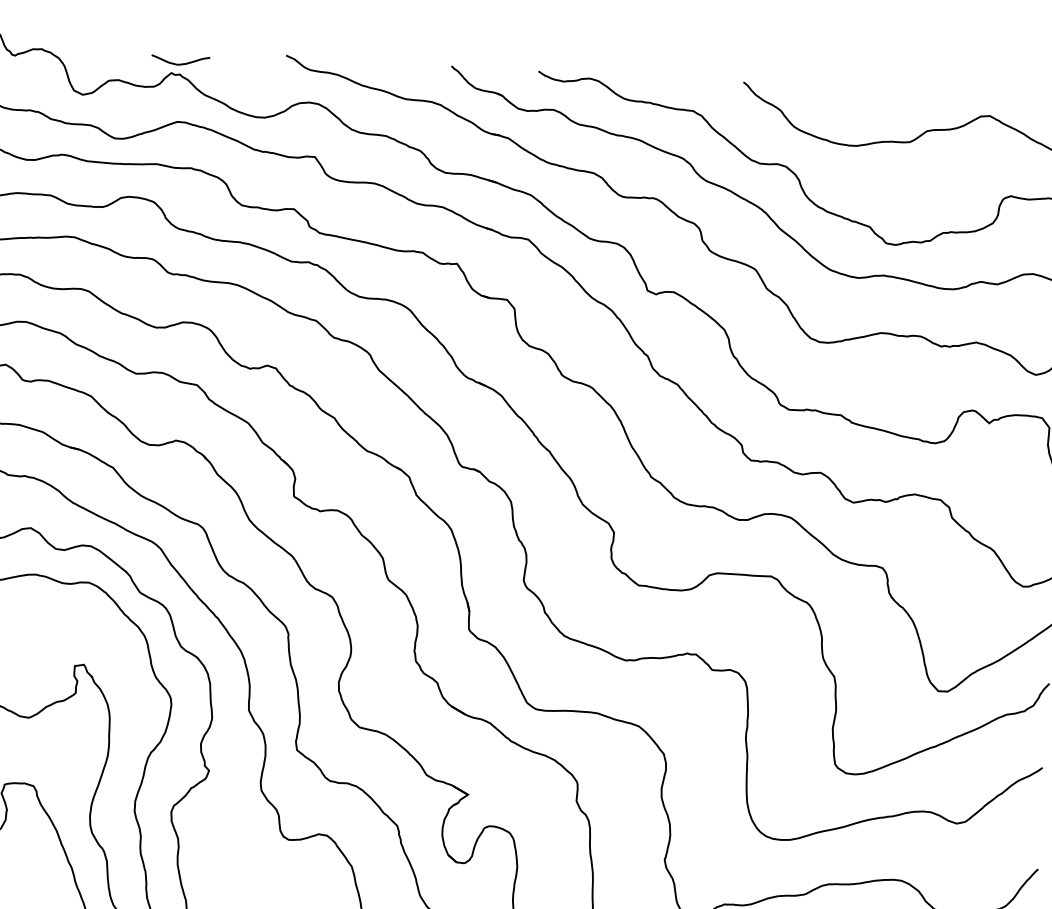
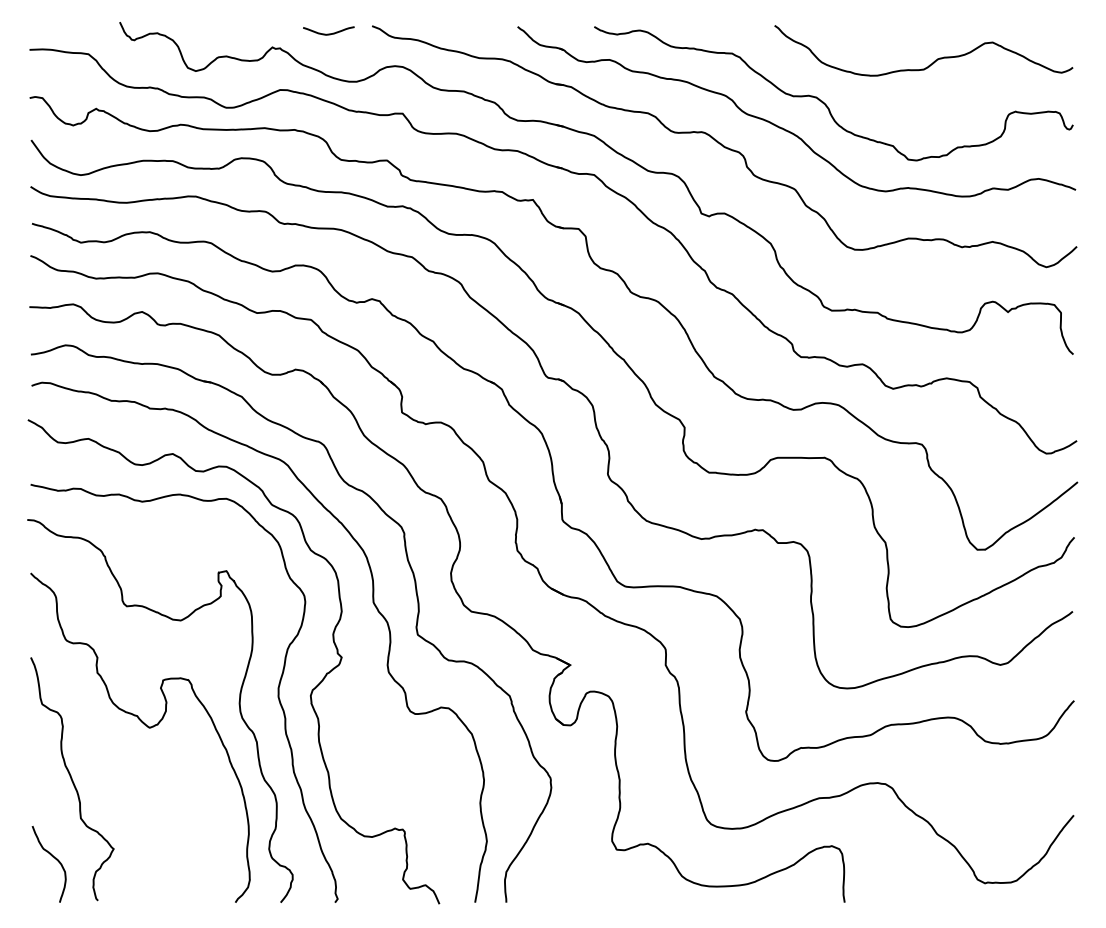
curve: (180, 63) -> (328, 33), moved

